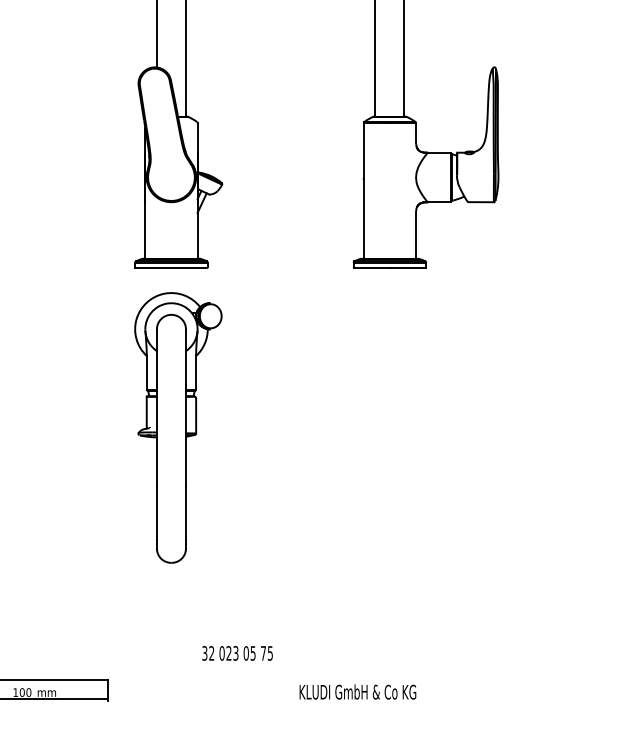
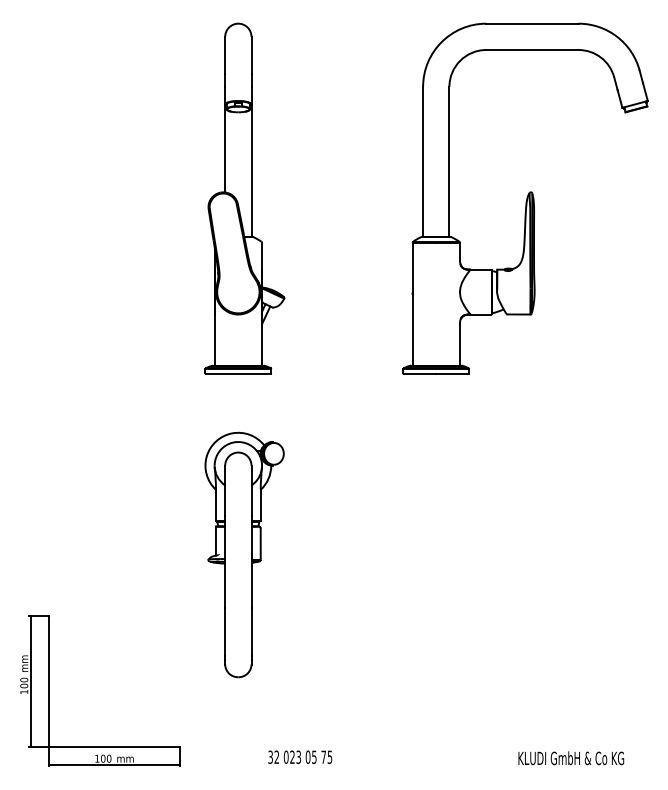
part: (178, 427) -> (244, 554), moved
text: (237, 652) -> (300, 756), moved
text: (358, 692) -> (571, 758), moved

